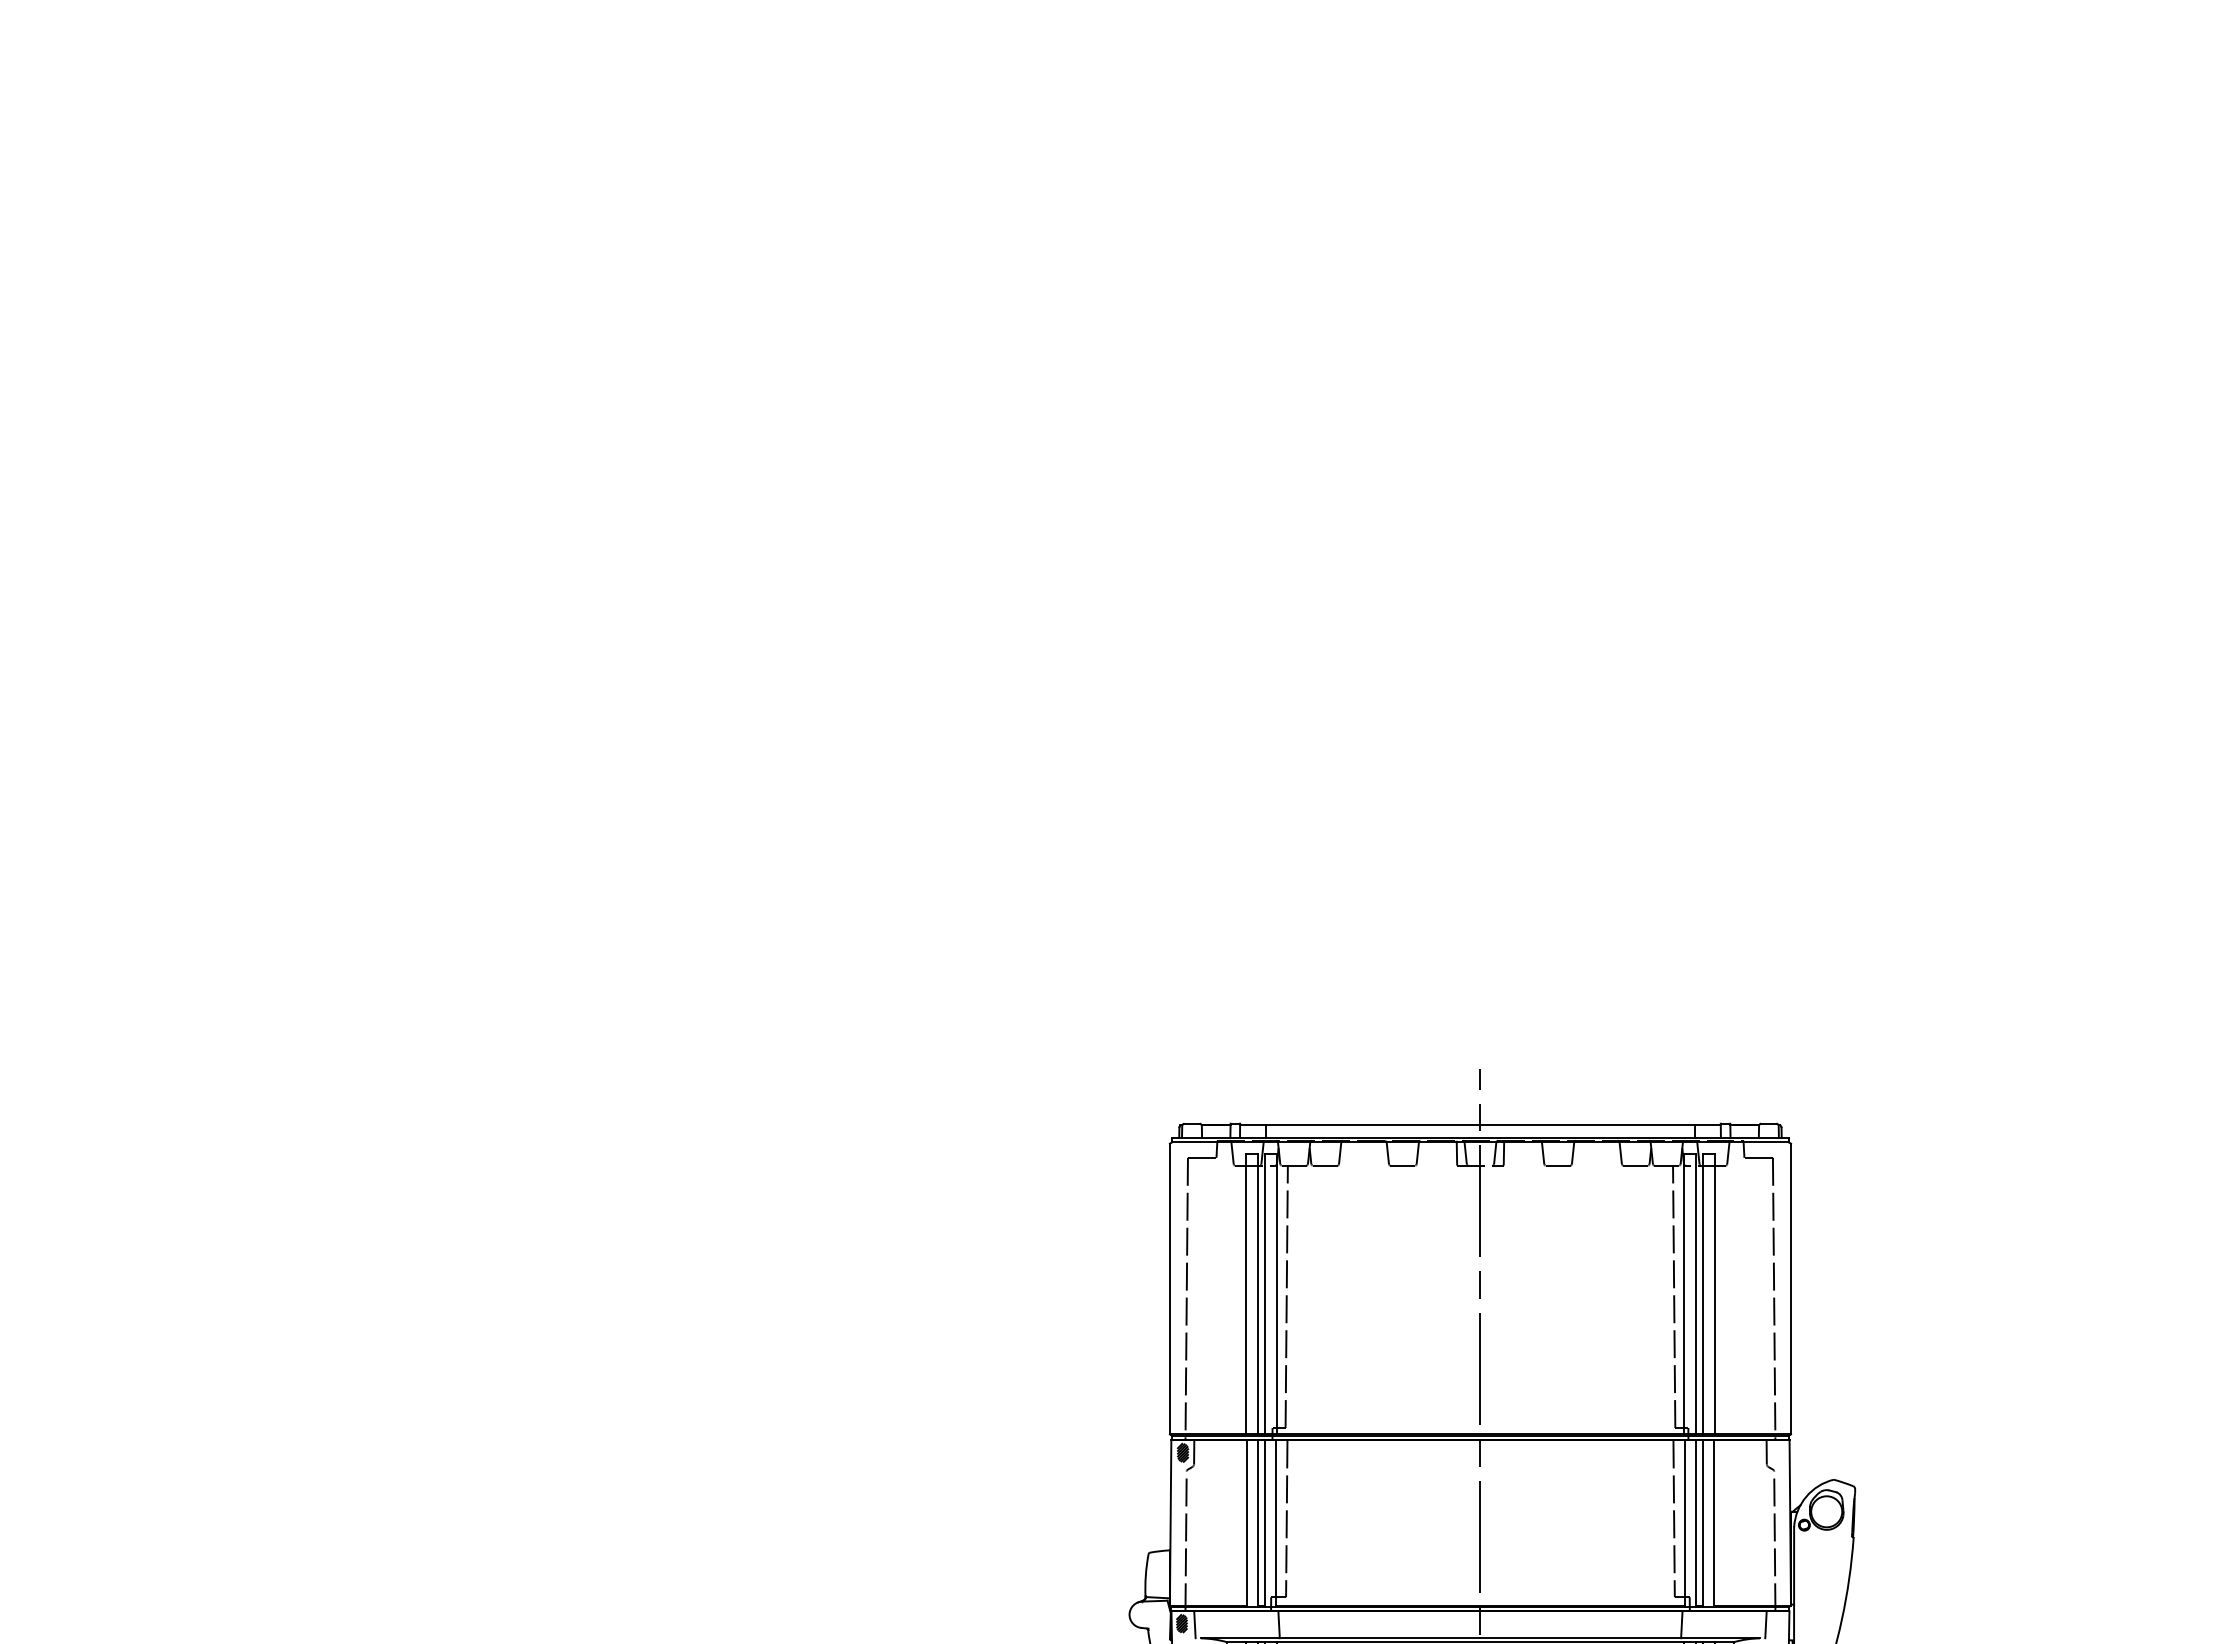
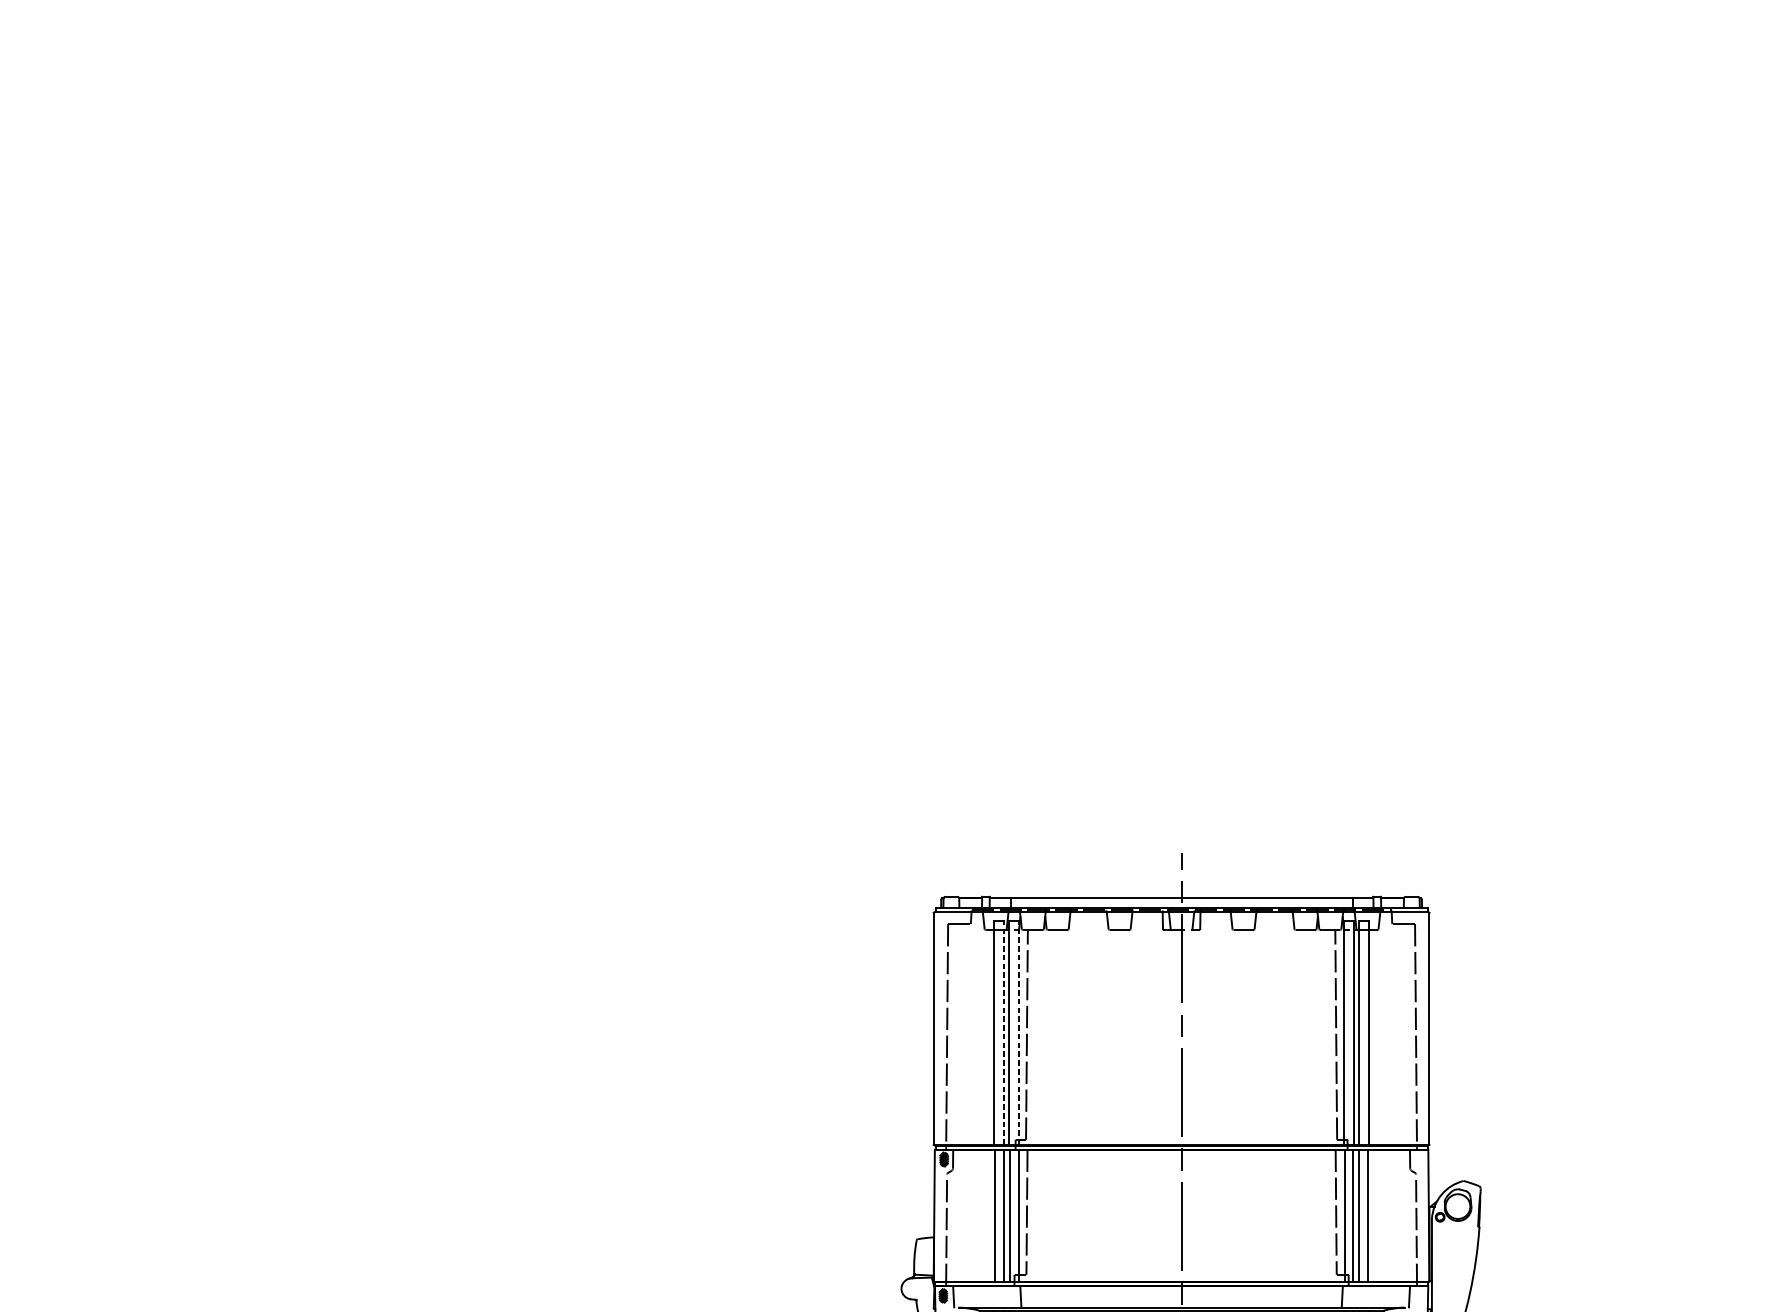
line: (1258, 1293) -> (1004, 1032), solid -> dashed
line: (1276, 1293) -> (1018, 1032), solid -> dashed

